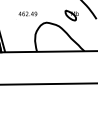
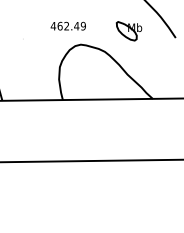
text: (27, 13) -> (67, 25), moved

